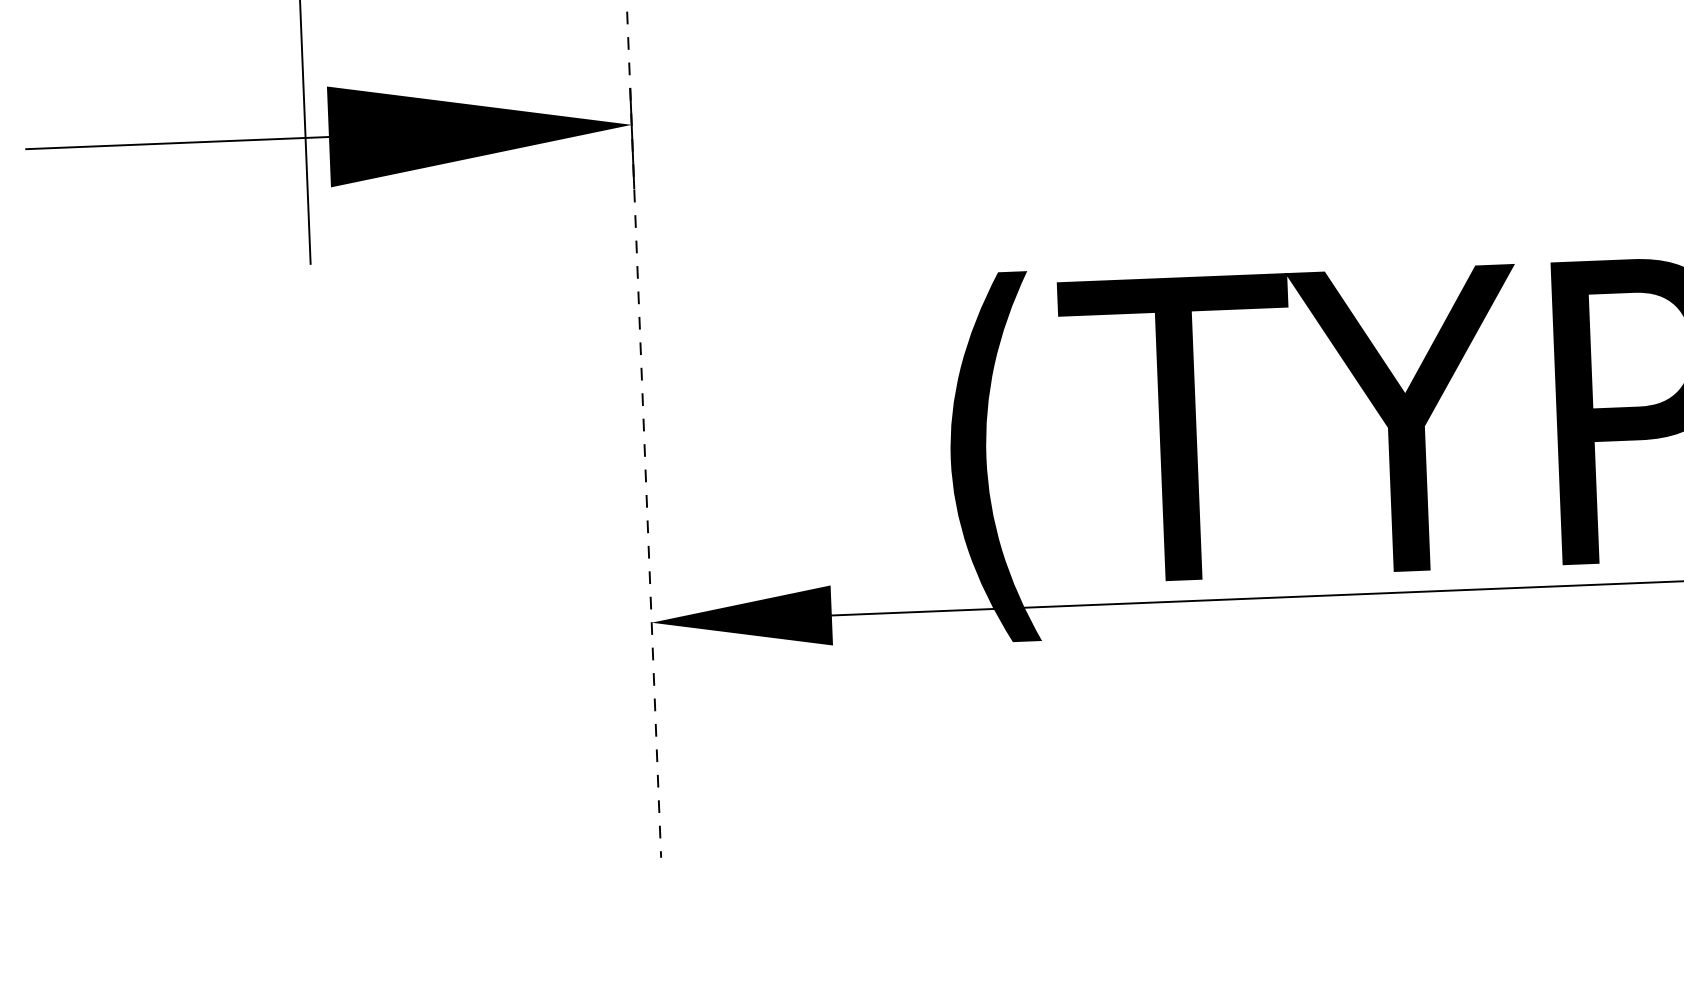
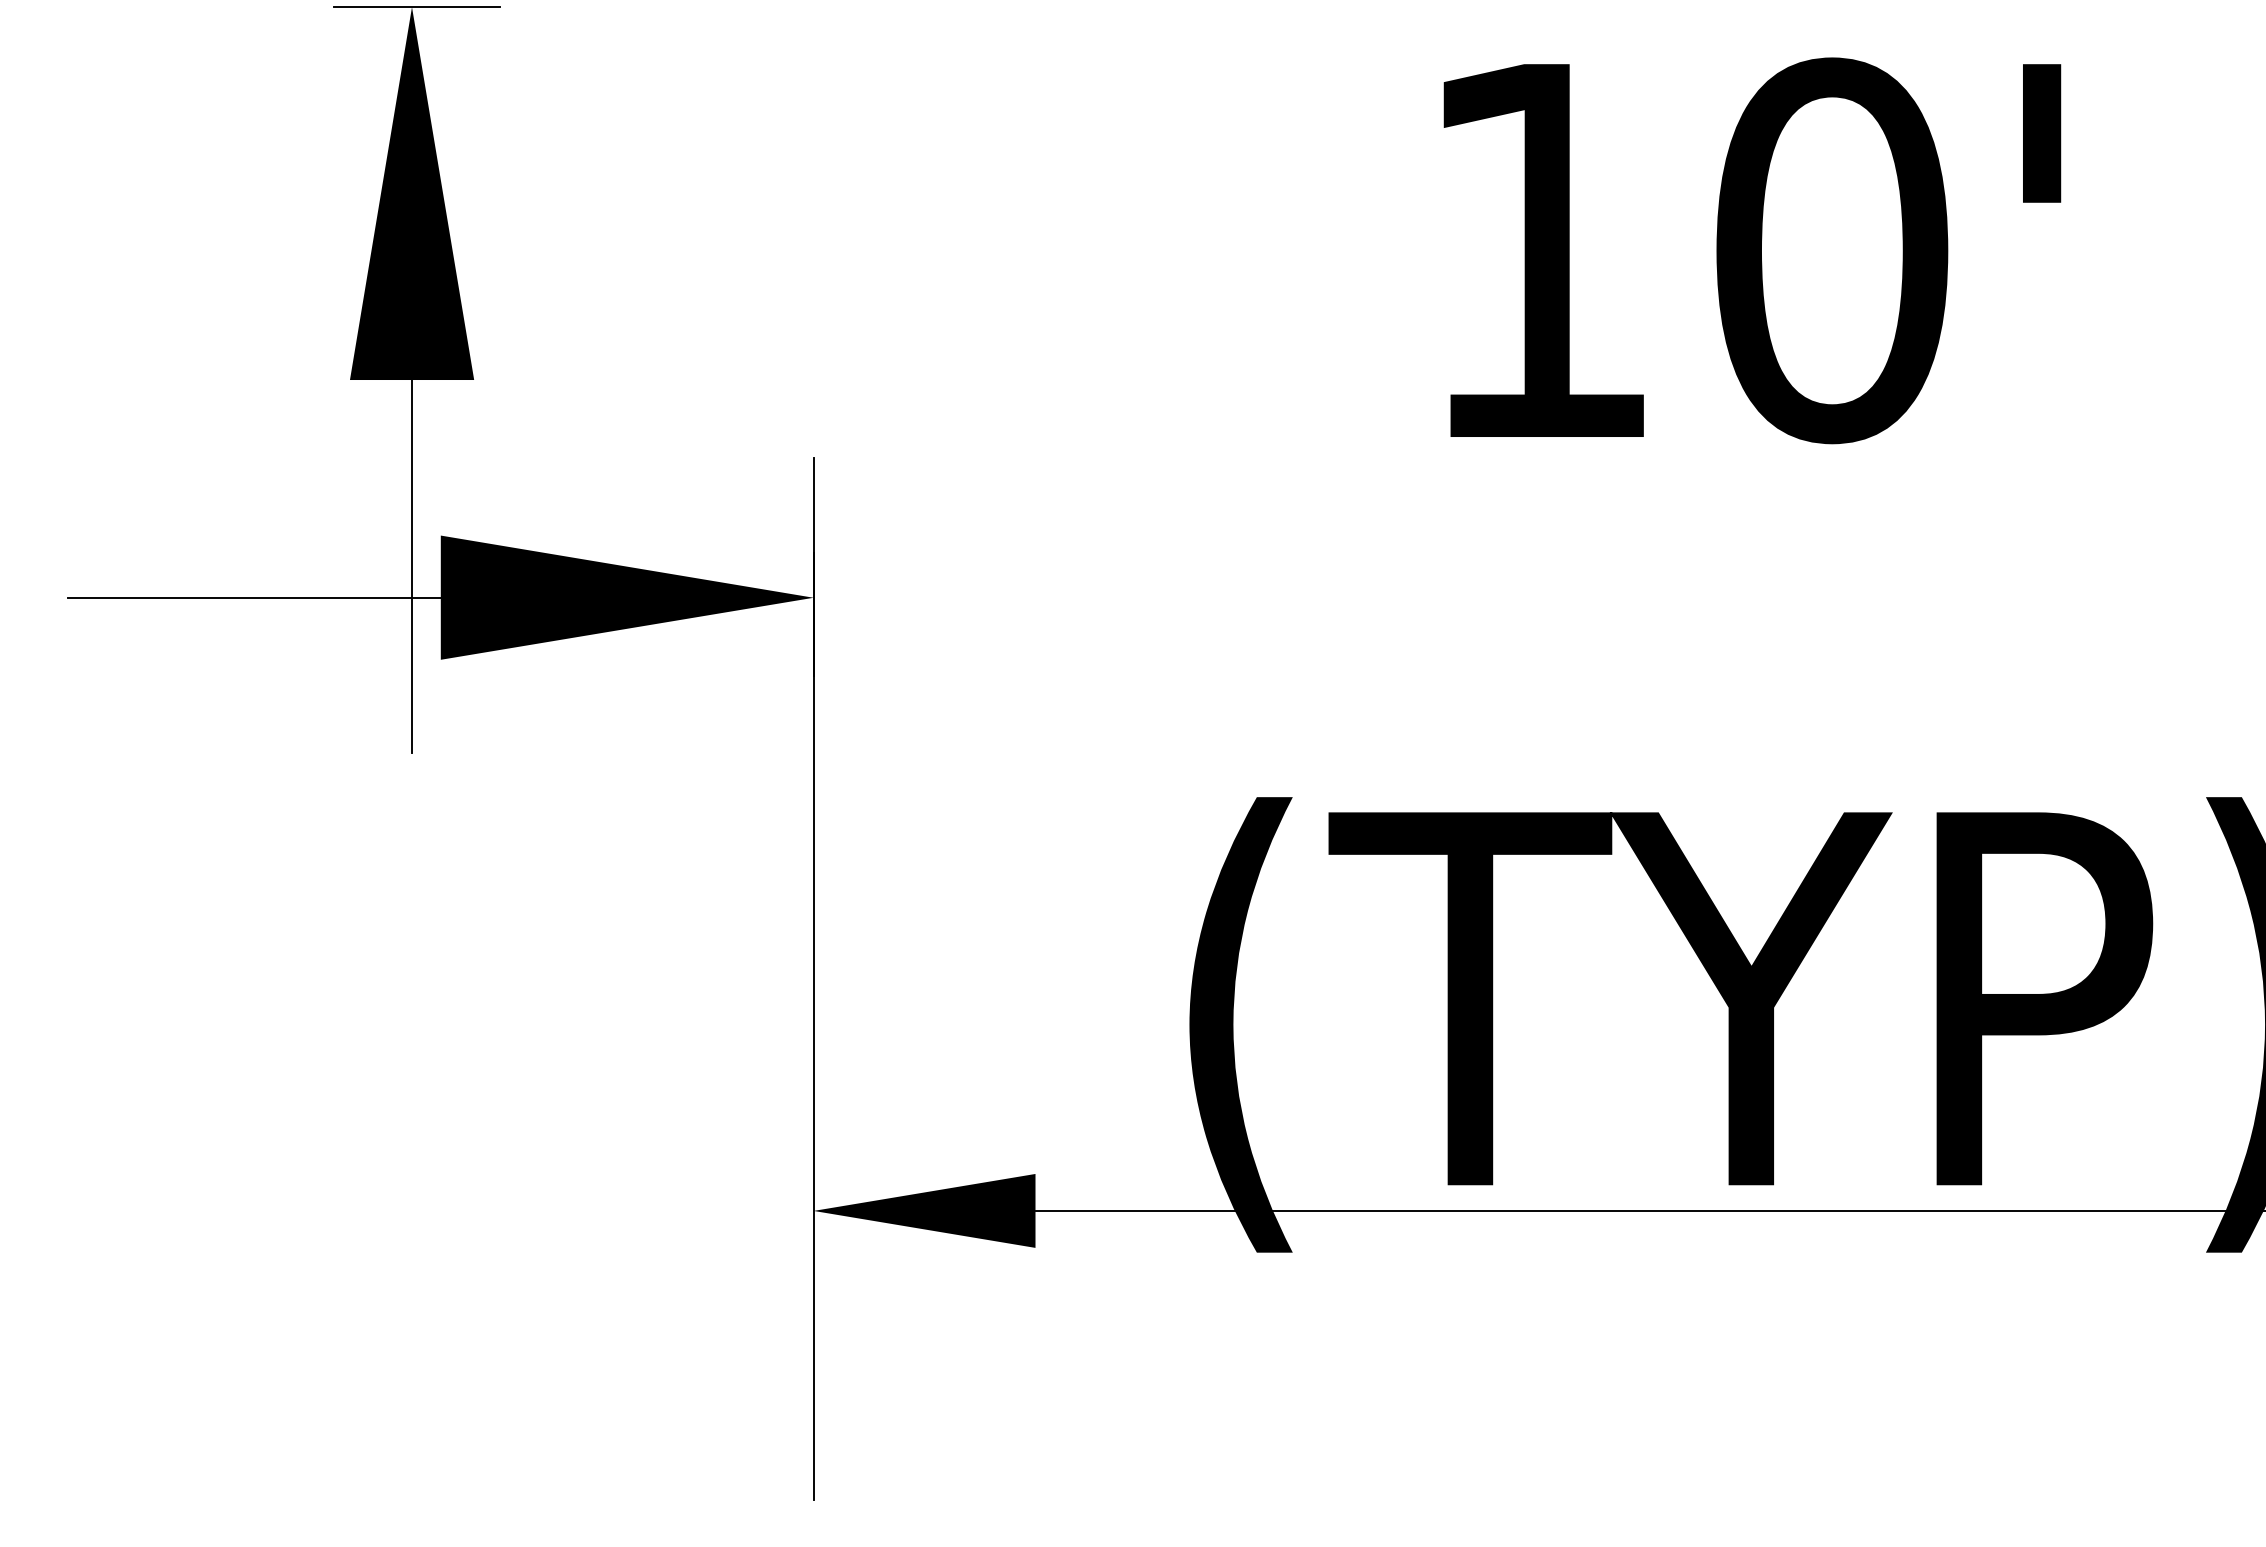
line: (644, 434) -> (813, 979), dashed -> solid

